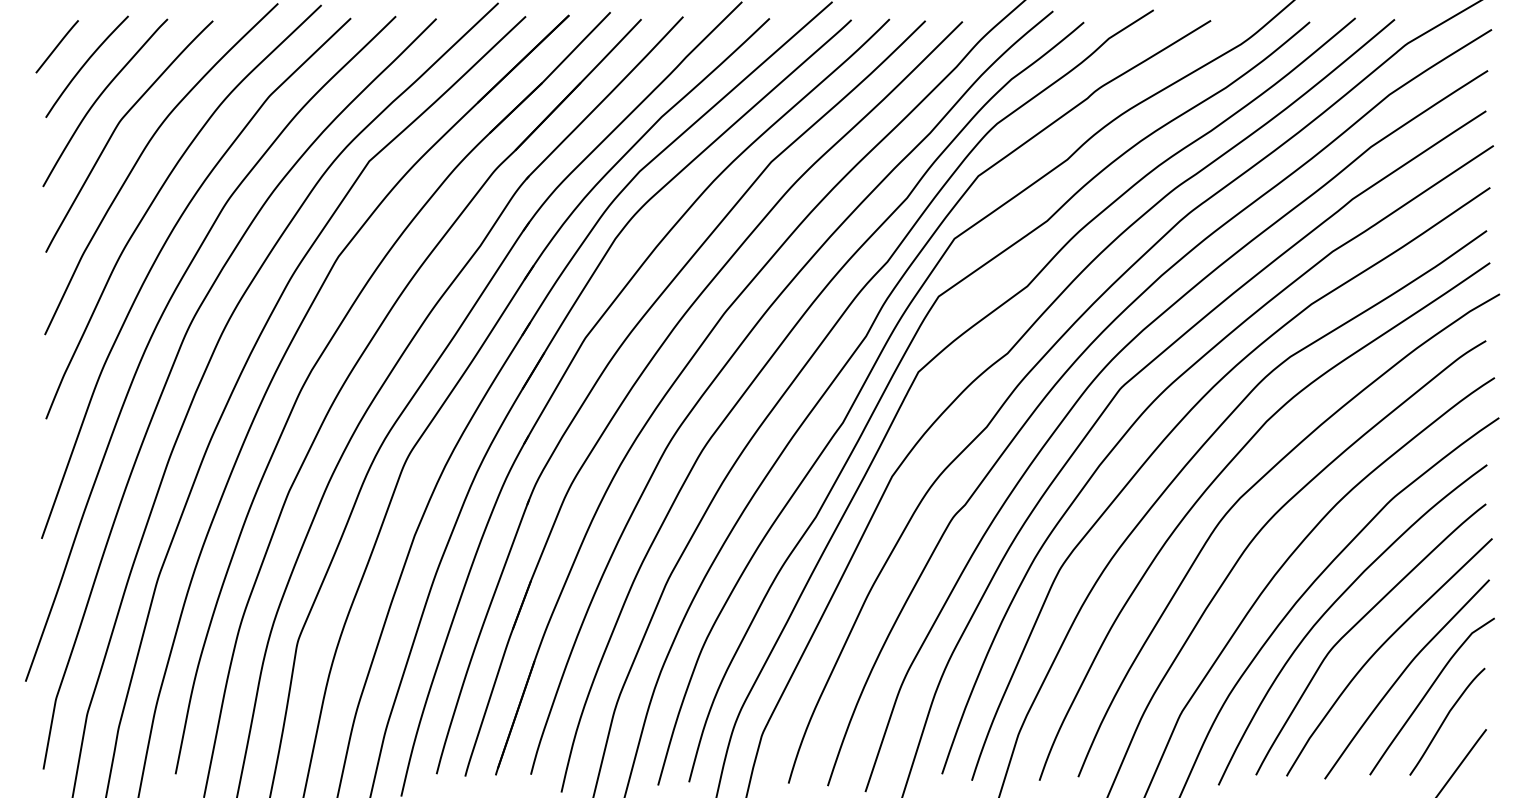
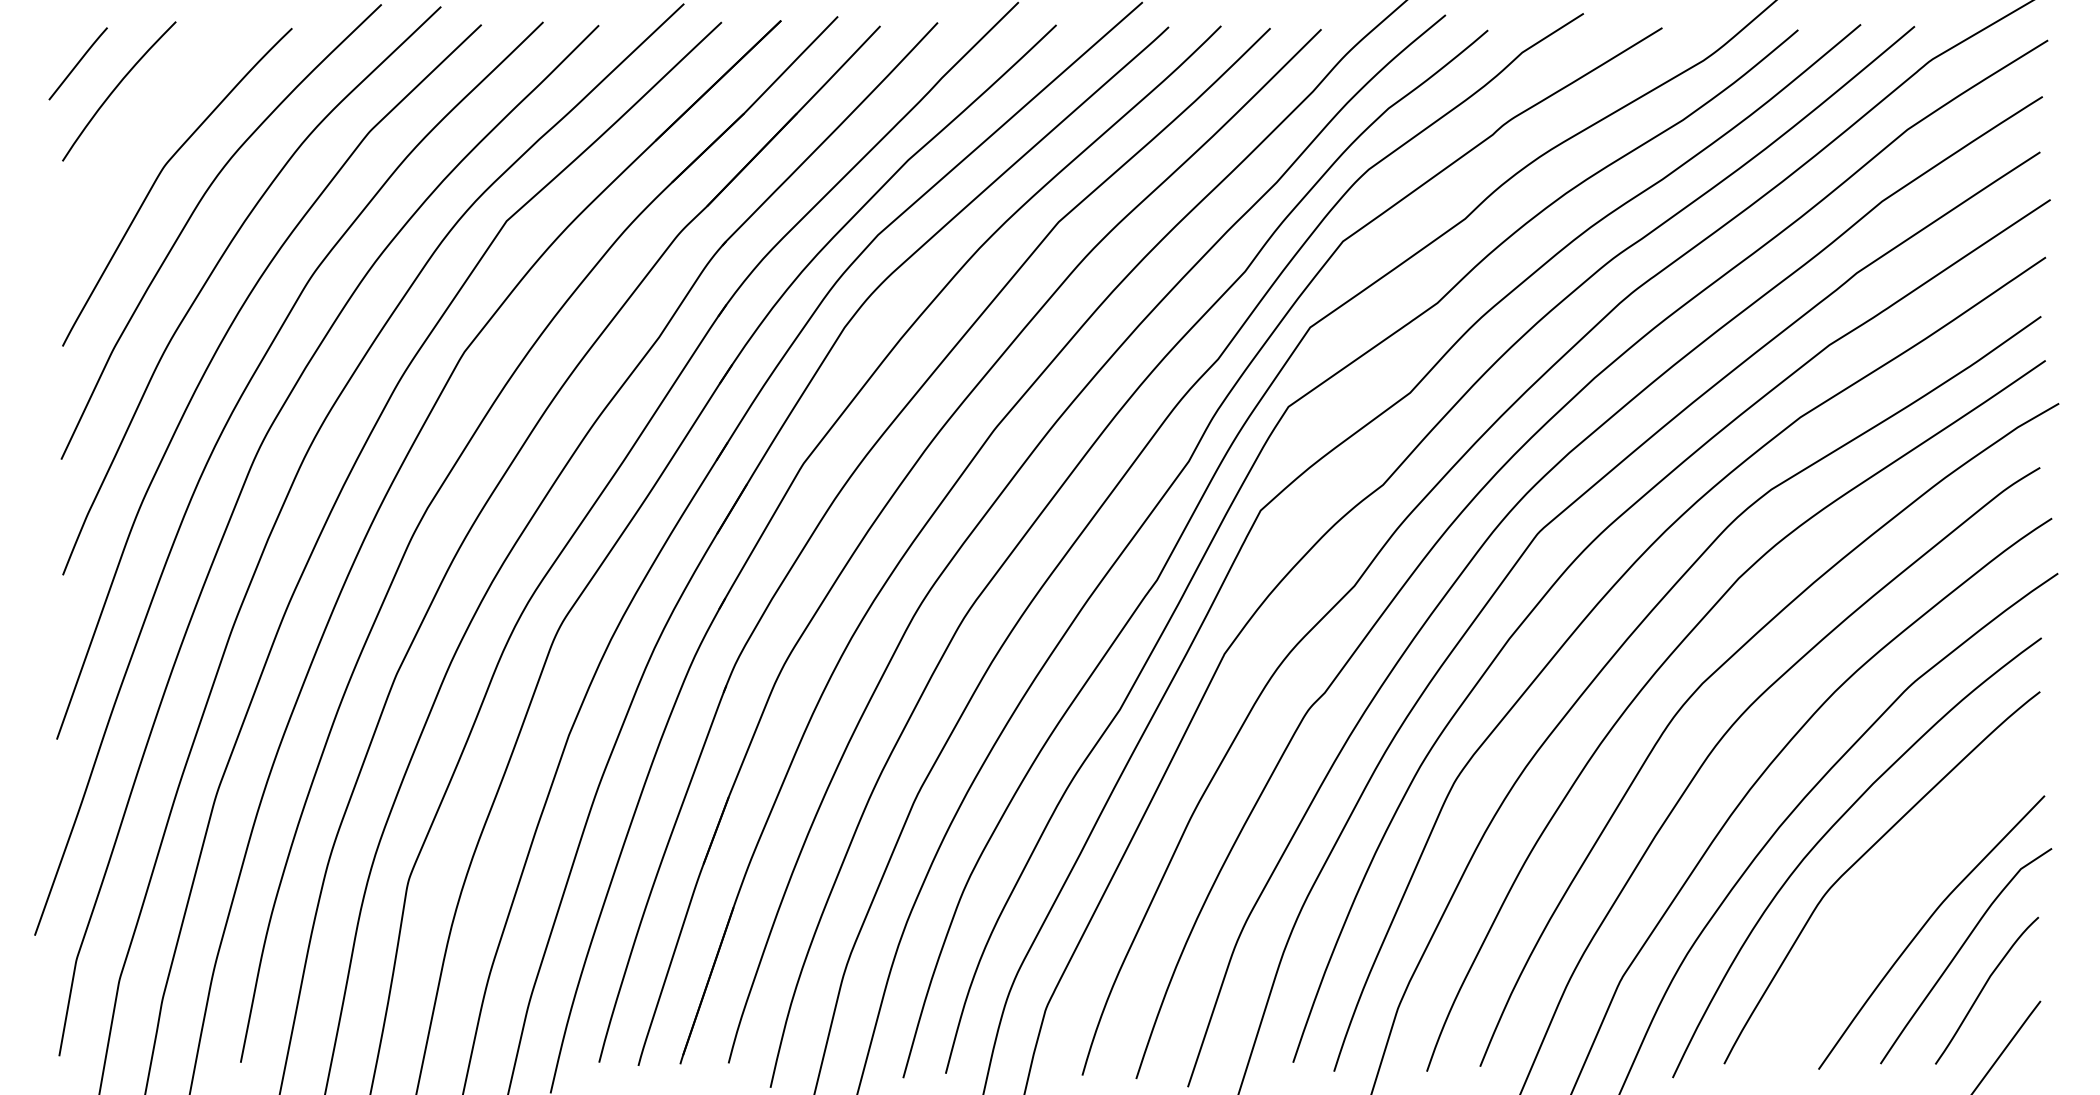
curve: (100, 96) -> (137, 132), removed
curve: (1380, 648) -> (1895, 889), removed

